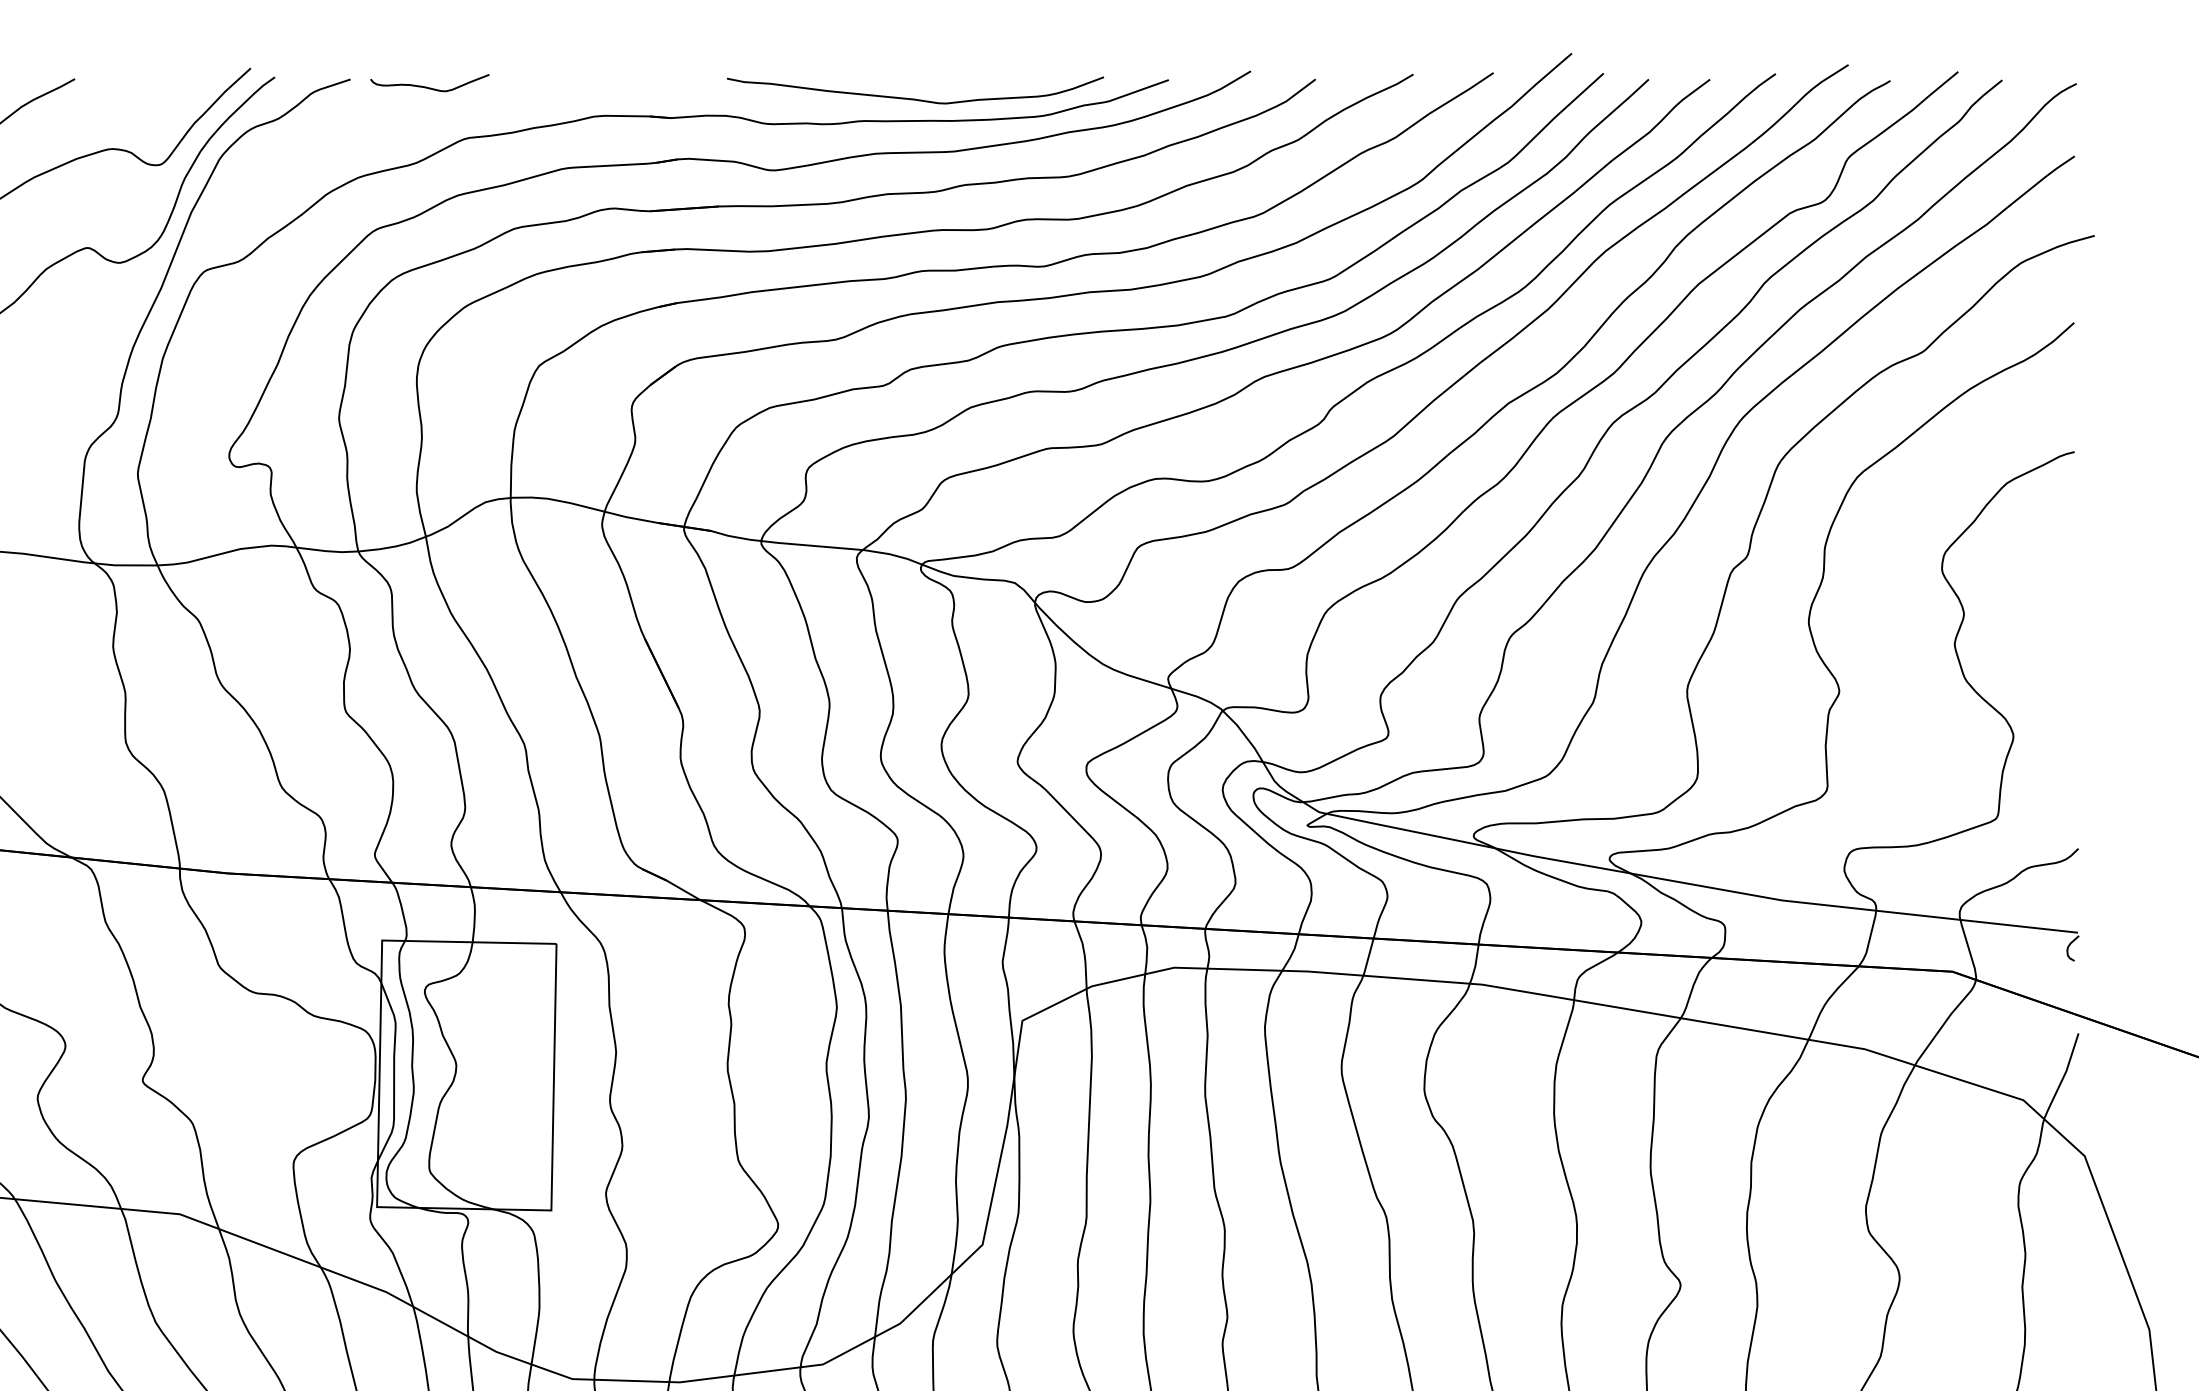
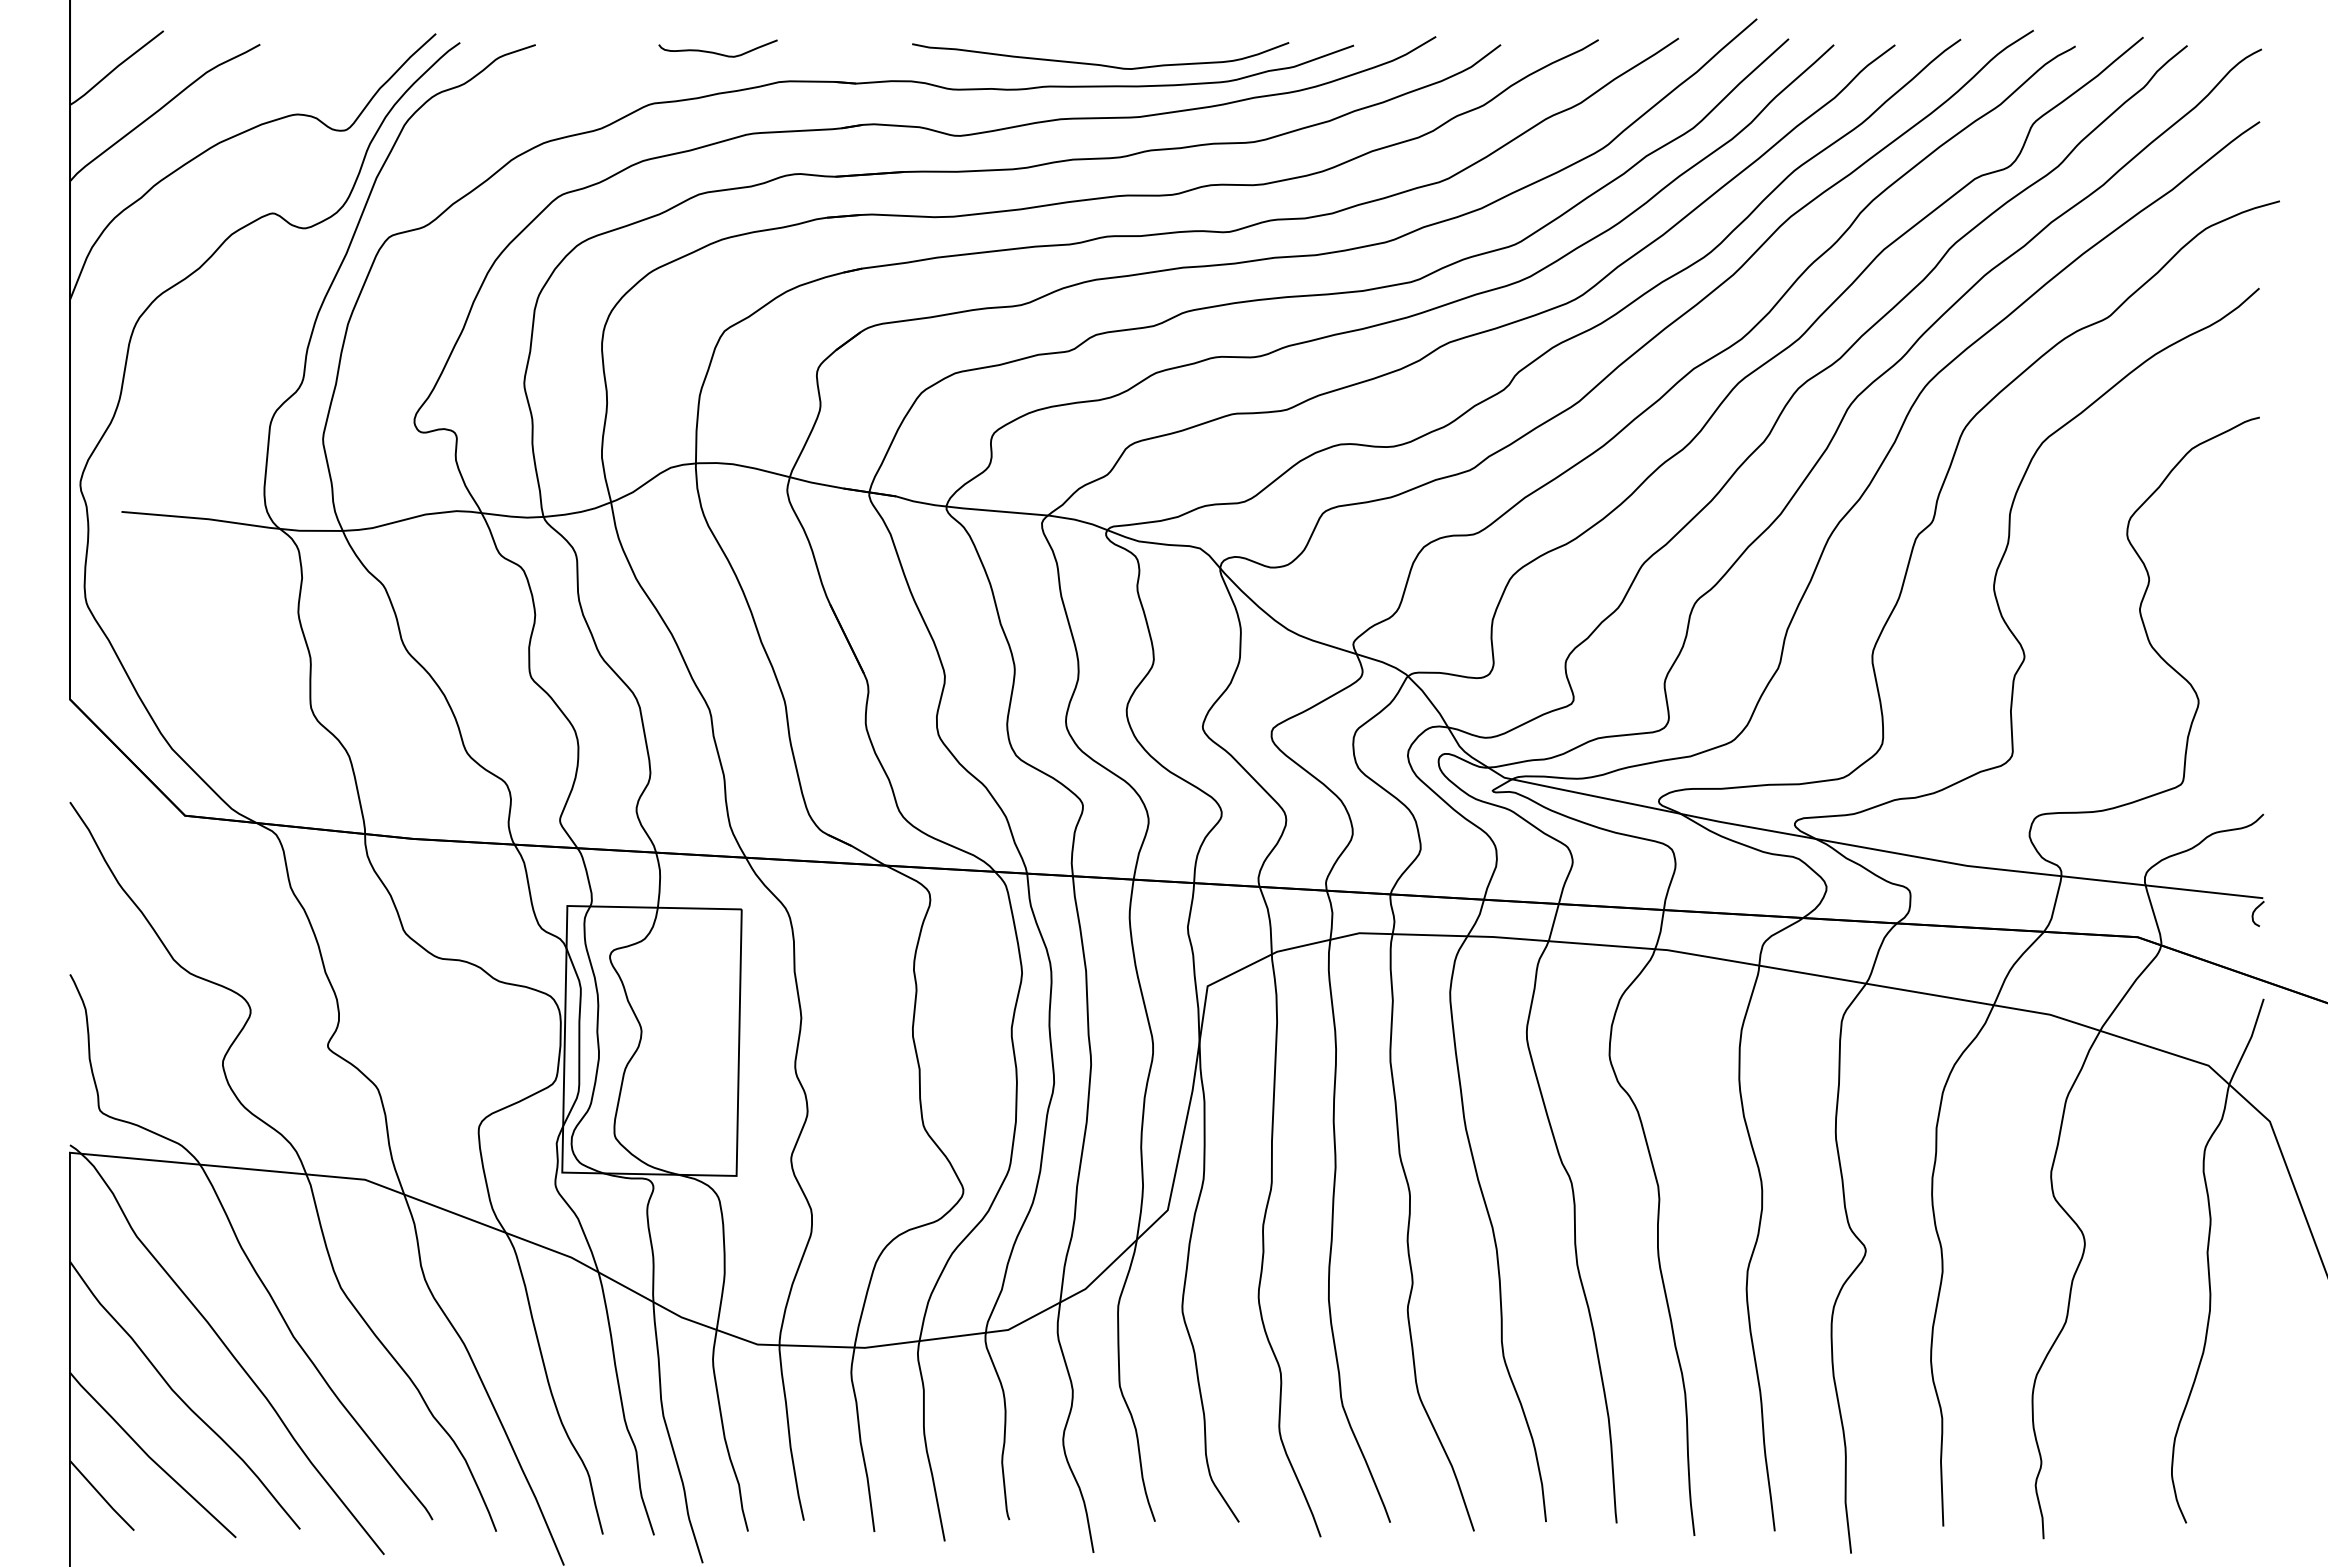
curve: (429, 87) -> (717, 52), moved

